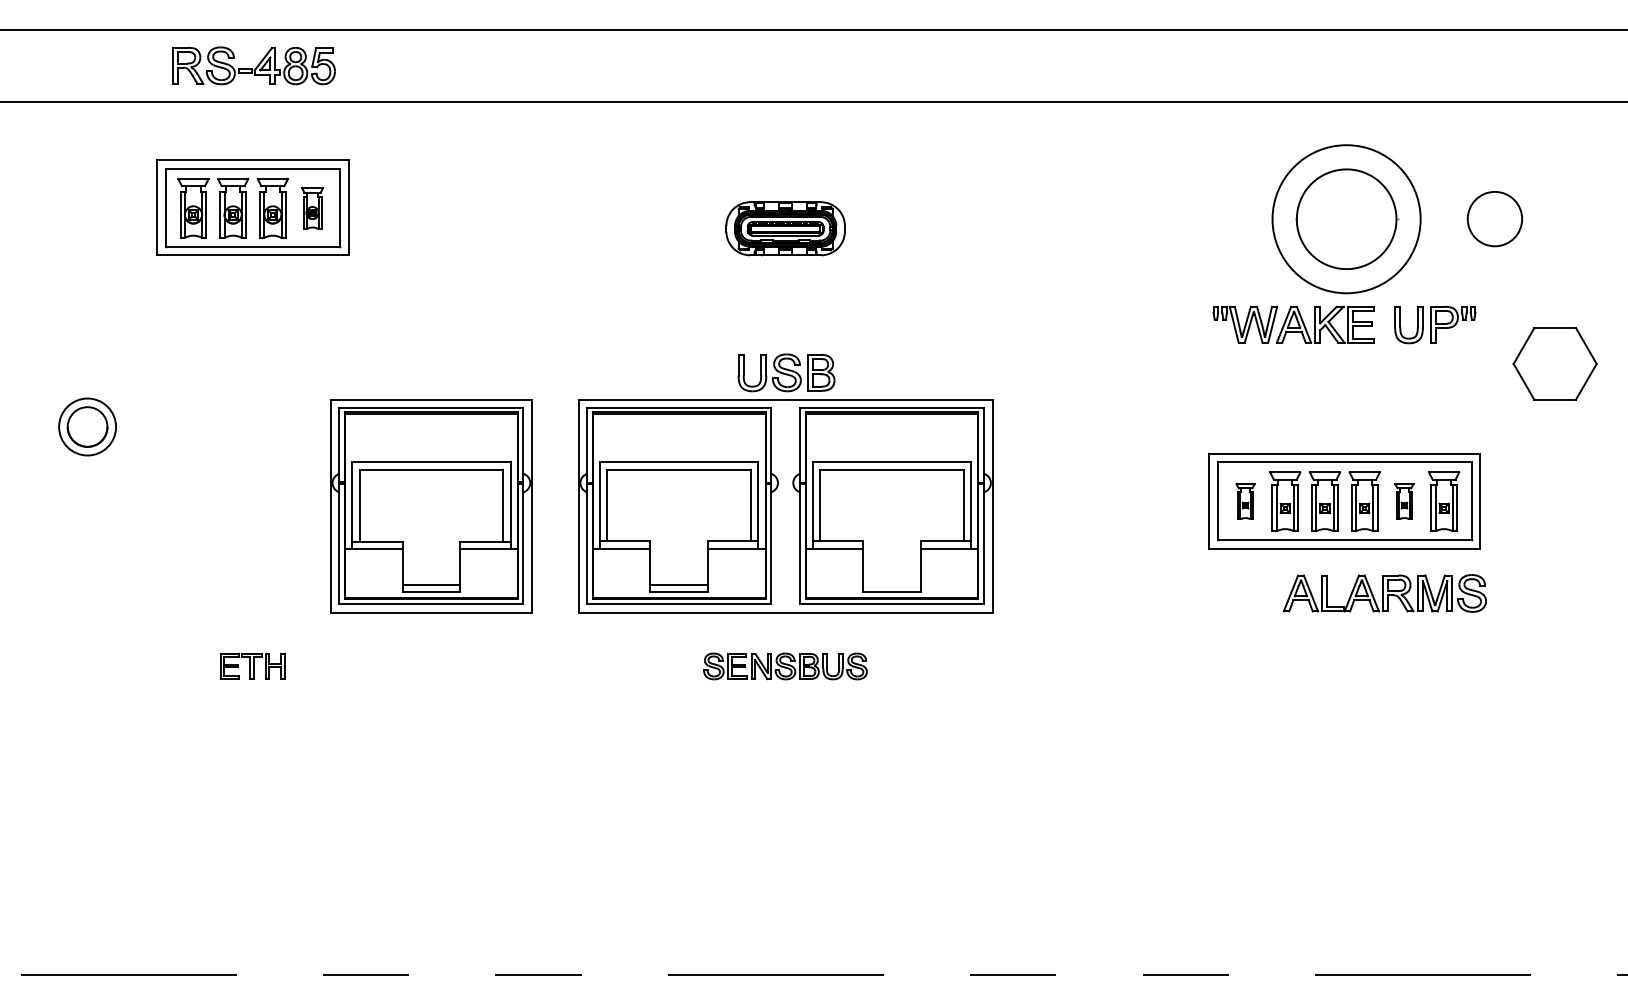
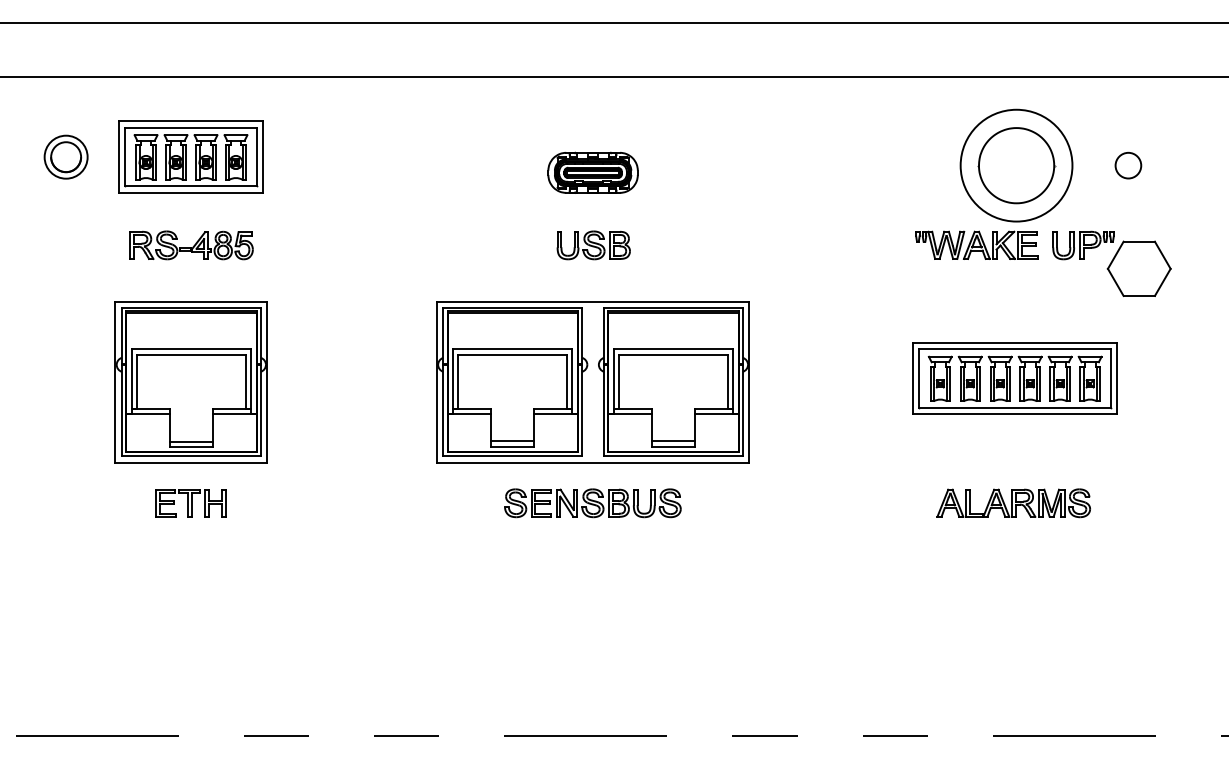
part: (253, 65) -> (191, 245), moved
part: (312, 208) -> (235, 157), size x1.43
circle: (1494, 219) -> (1128, 165), size x0.62
part: (1554, 363) -> (1138, 268), moved
part: (786, 372) -> (593, 245), moved
part: (87, 426) -> (66, 156), moved
part: (1245, 501) -> (940, 378), size x1.67
part: (1404, 501) -> (1060, 378), size x1.67
part: (431, 506) -> (191, 382), moved
line: (891, 584) -> (673, 441), added
part: (1384, 593) -> (1013, 503), moved
part: (252, 666) -> (190, 503), size x1.43
part: (785, 666) -> (592, 503), size x1.43

